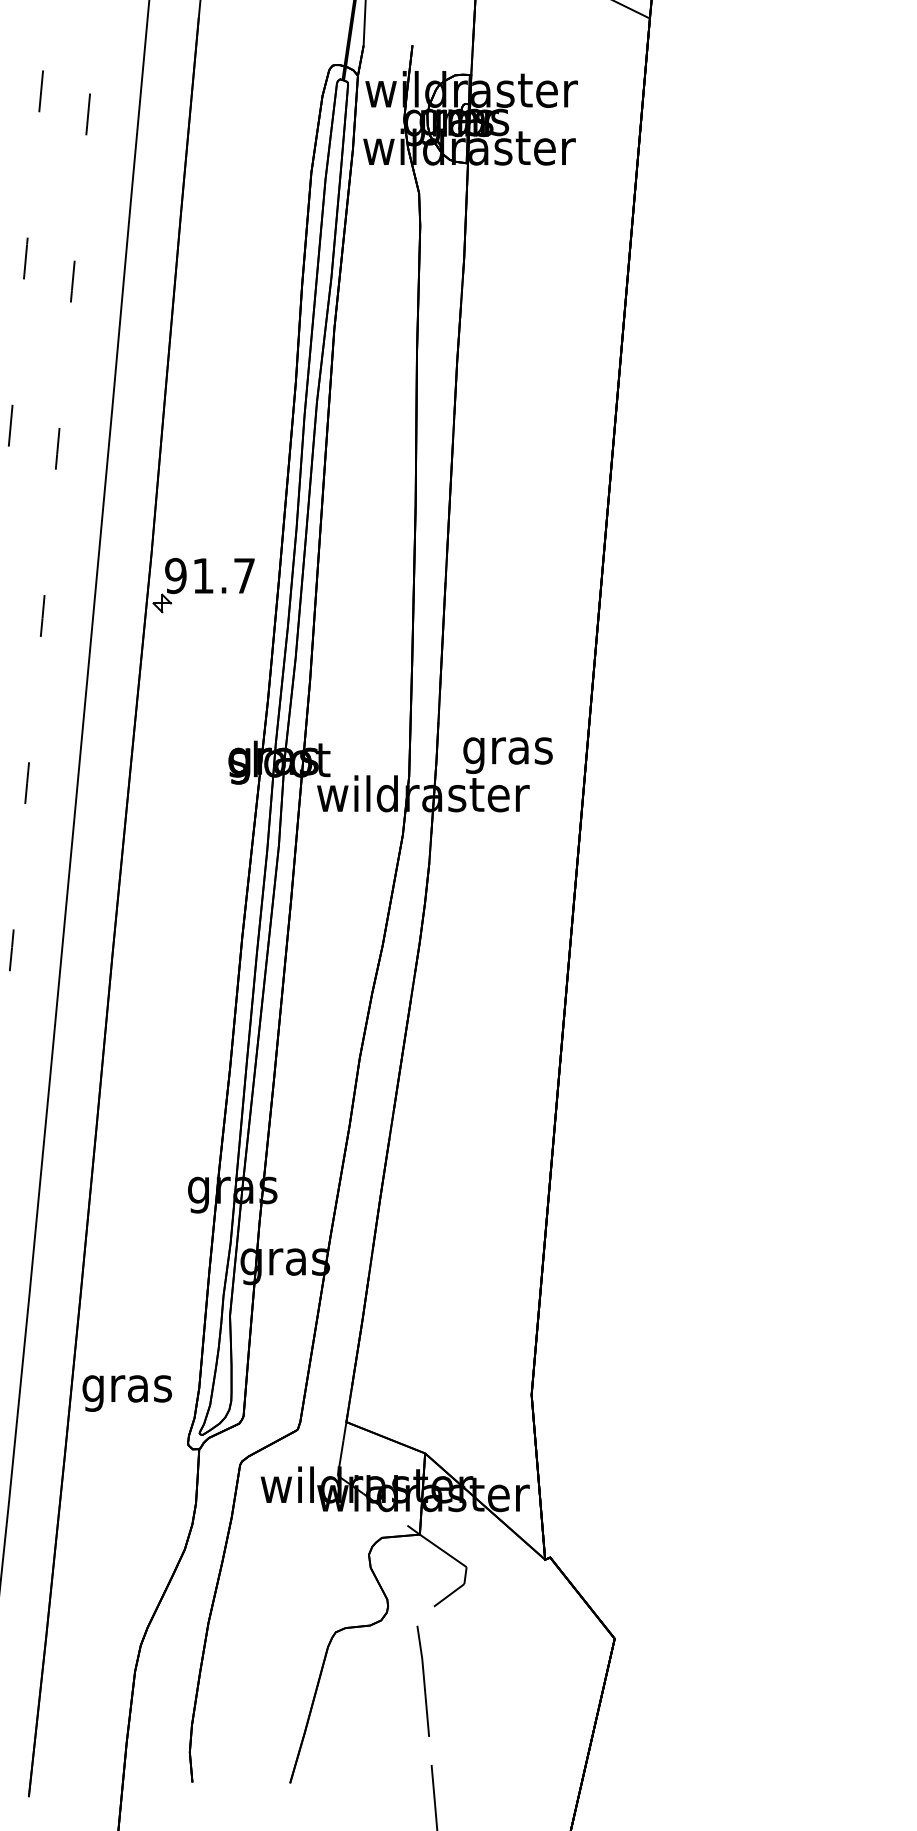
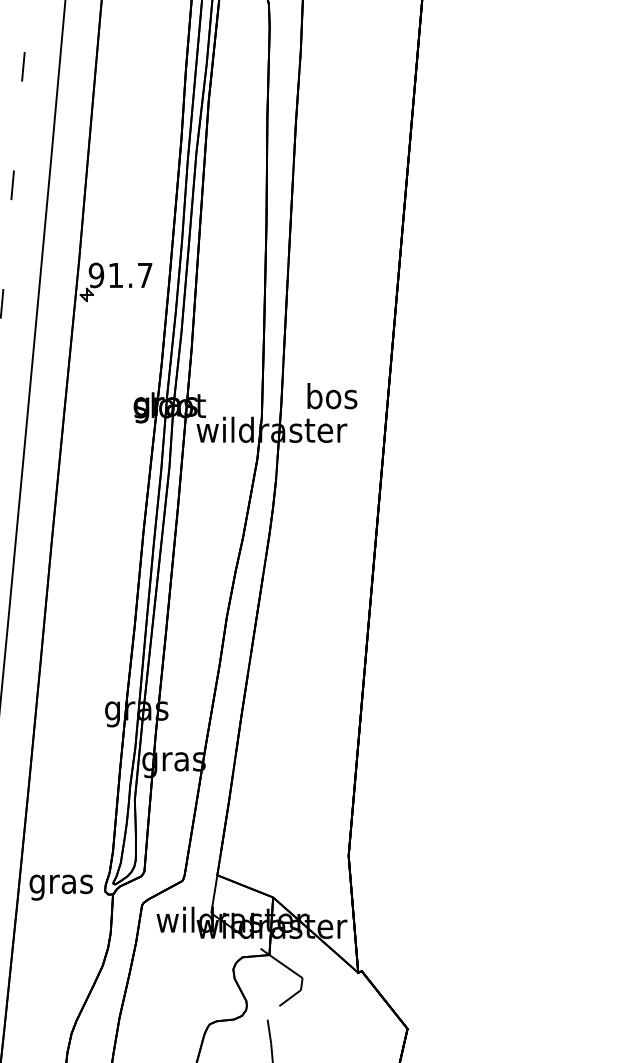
text: (507, 750) -> (331, 399), gras -> bos
text: (126, 1393) -> (60, 887), moved

